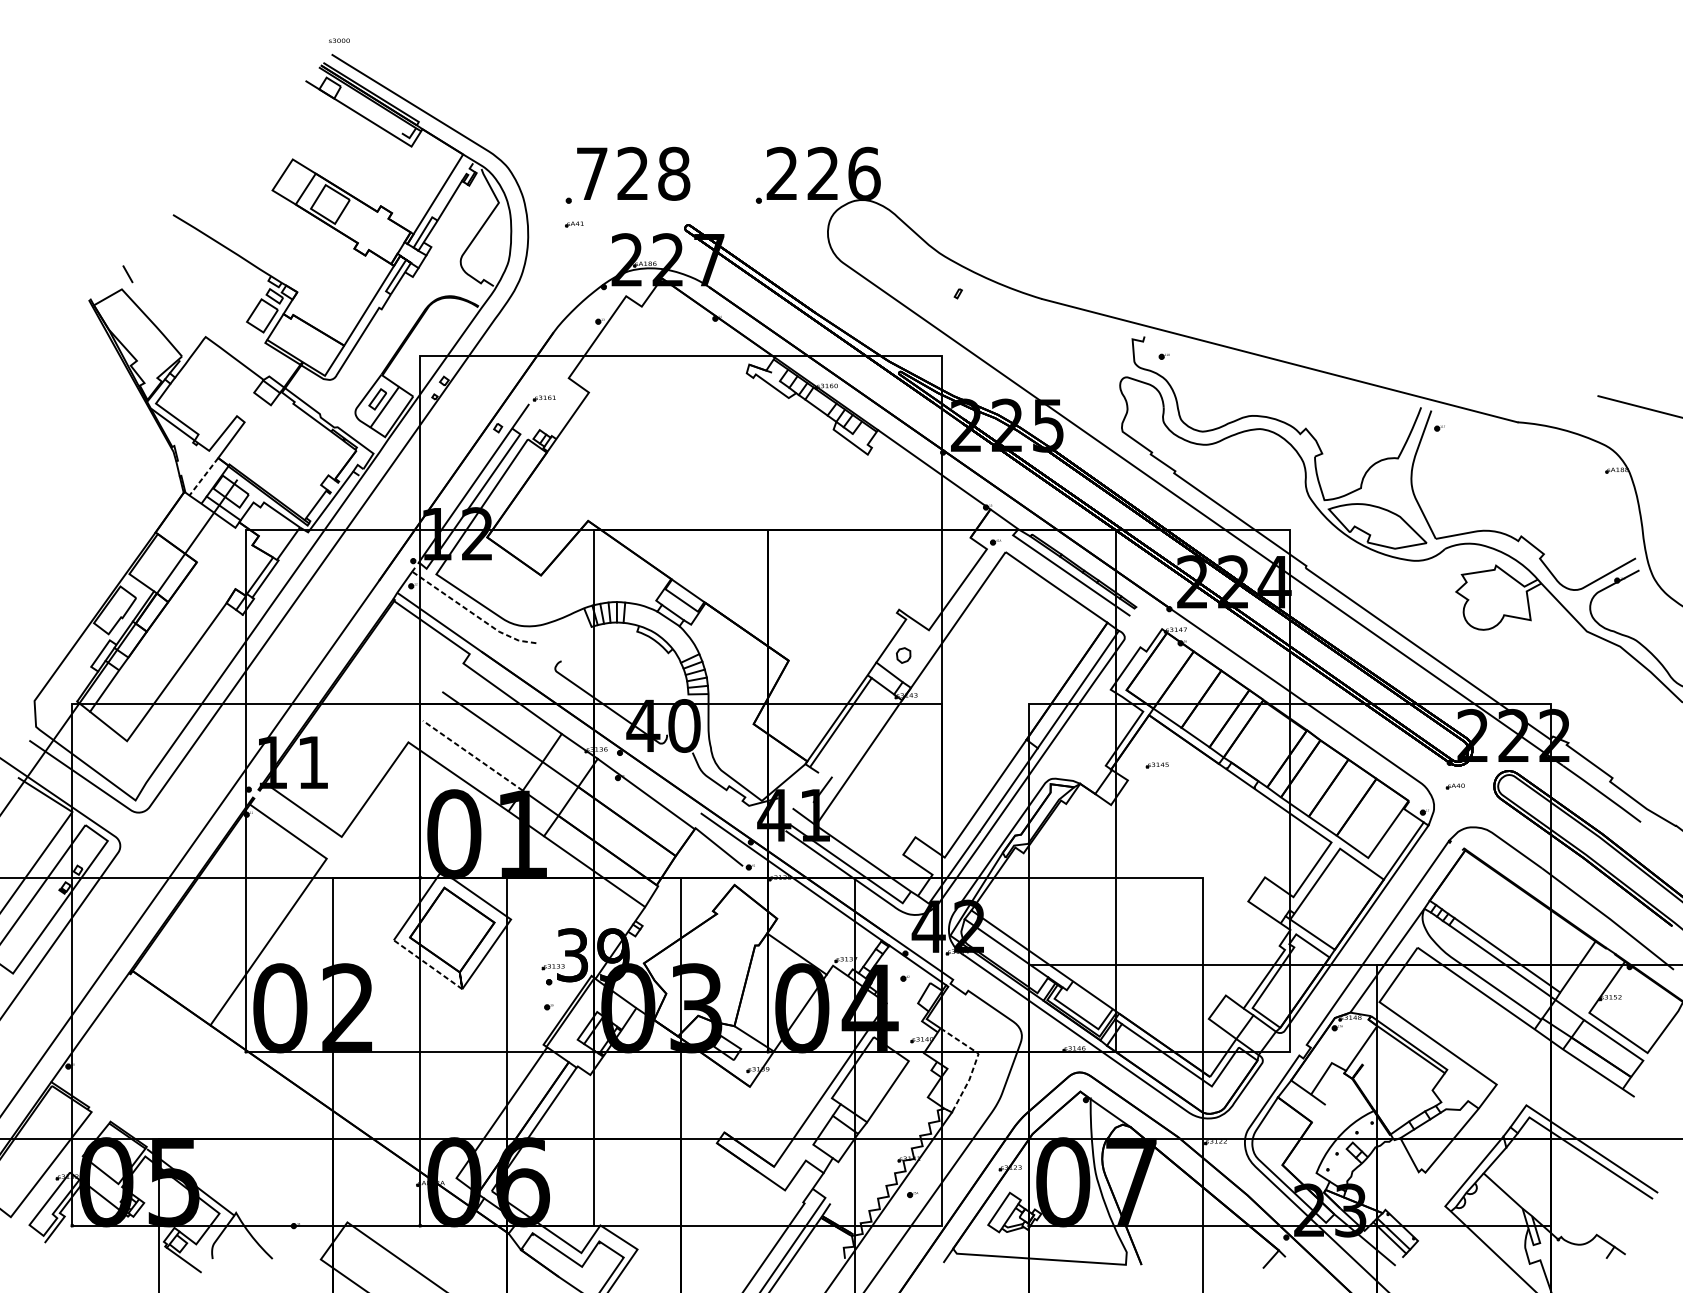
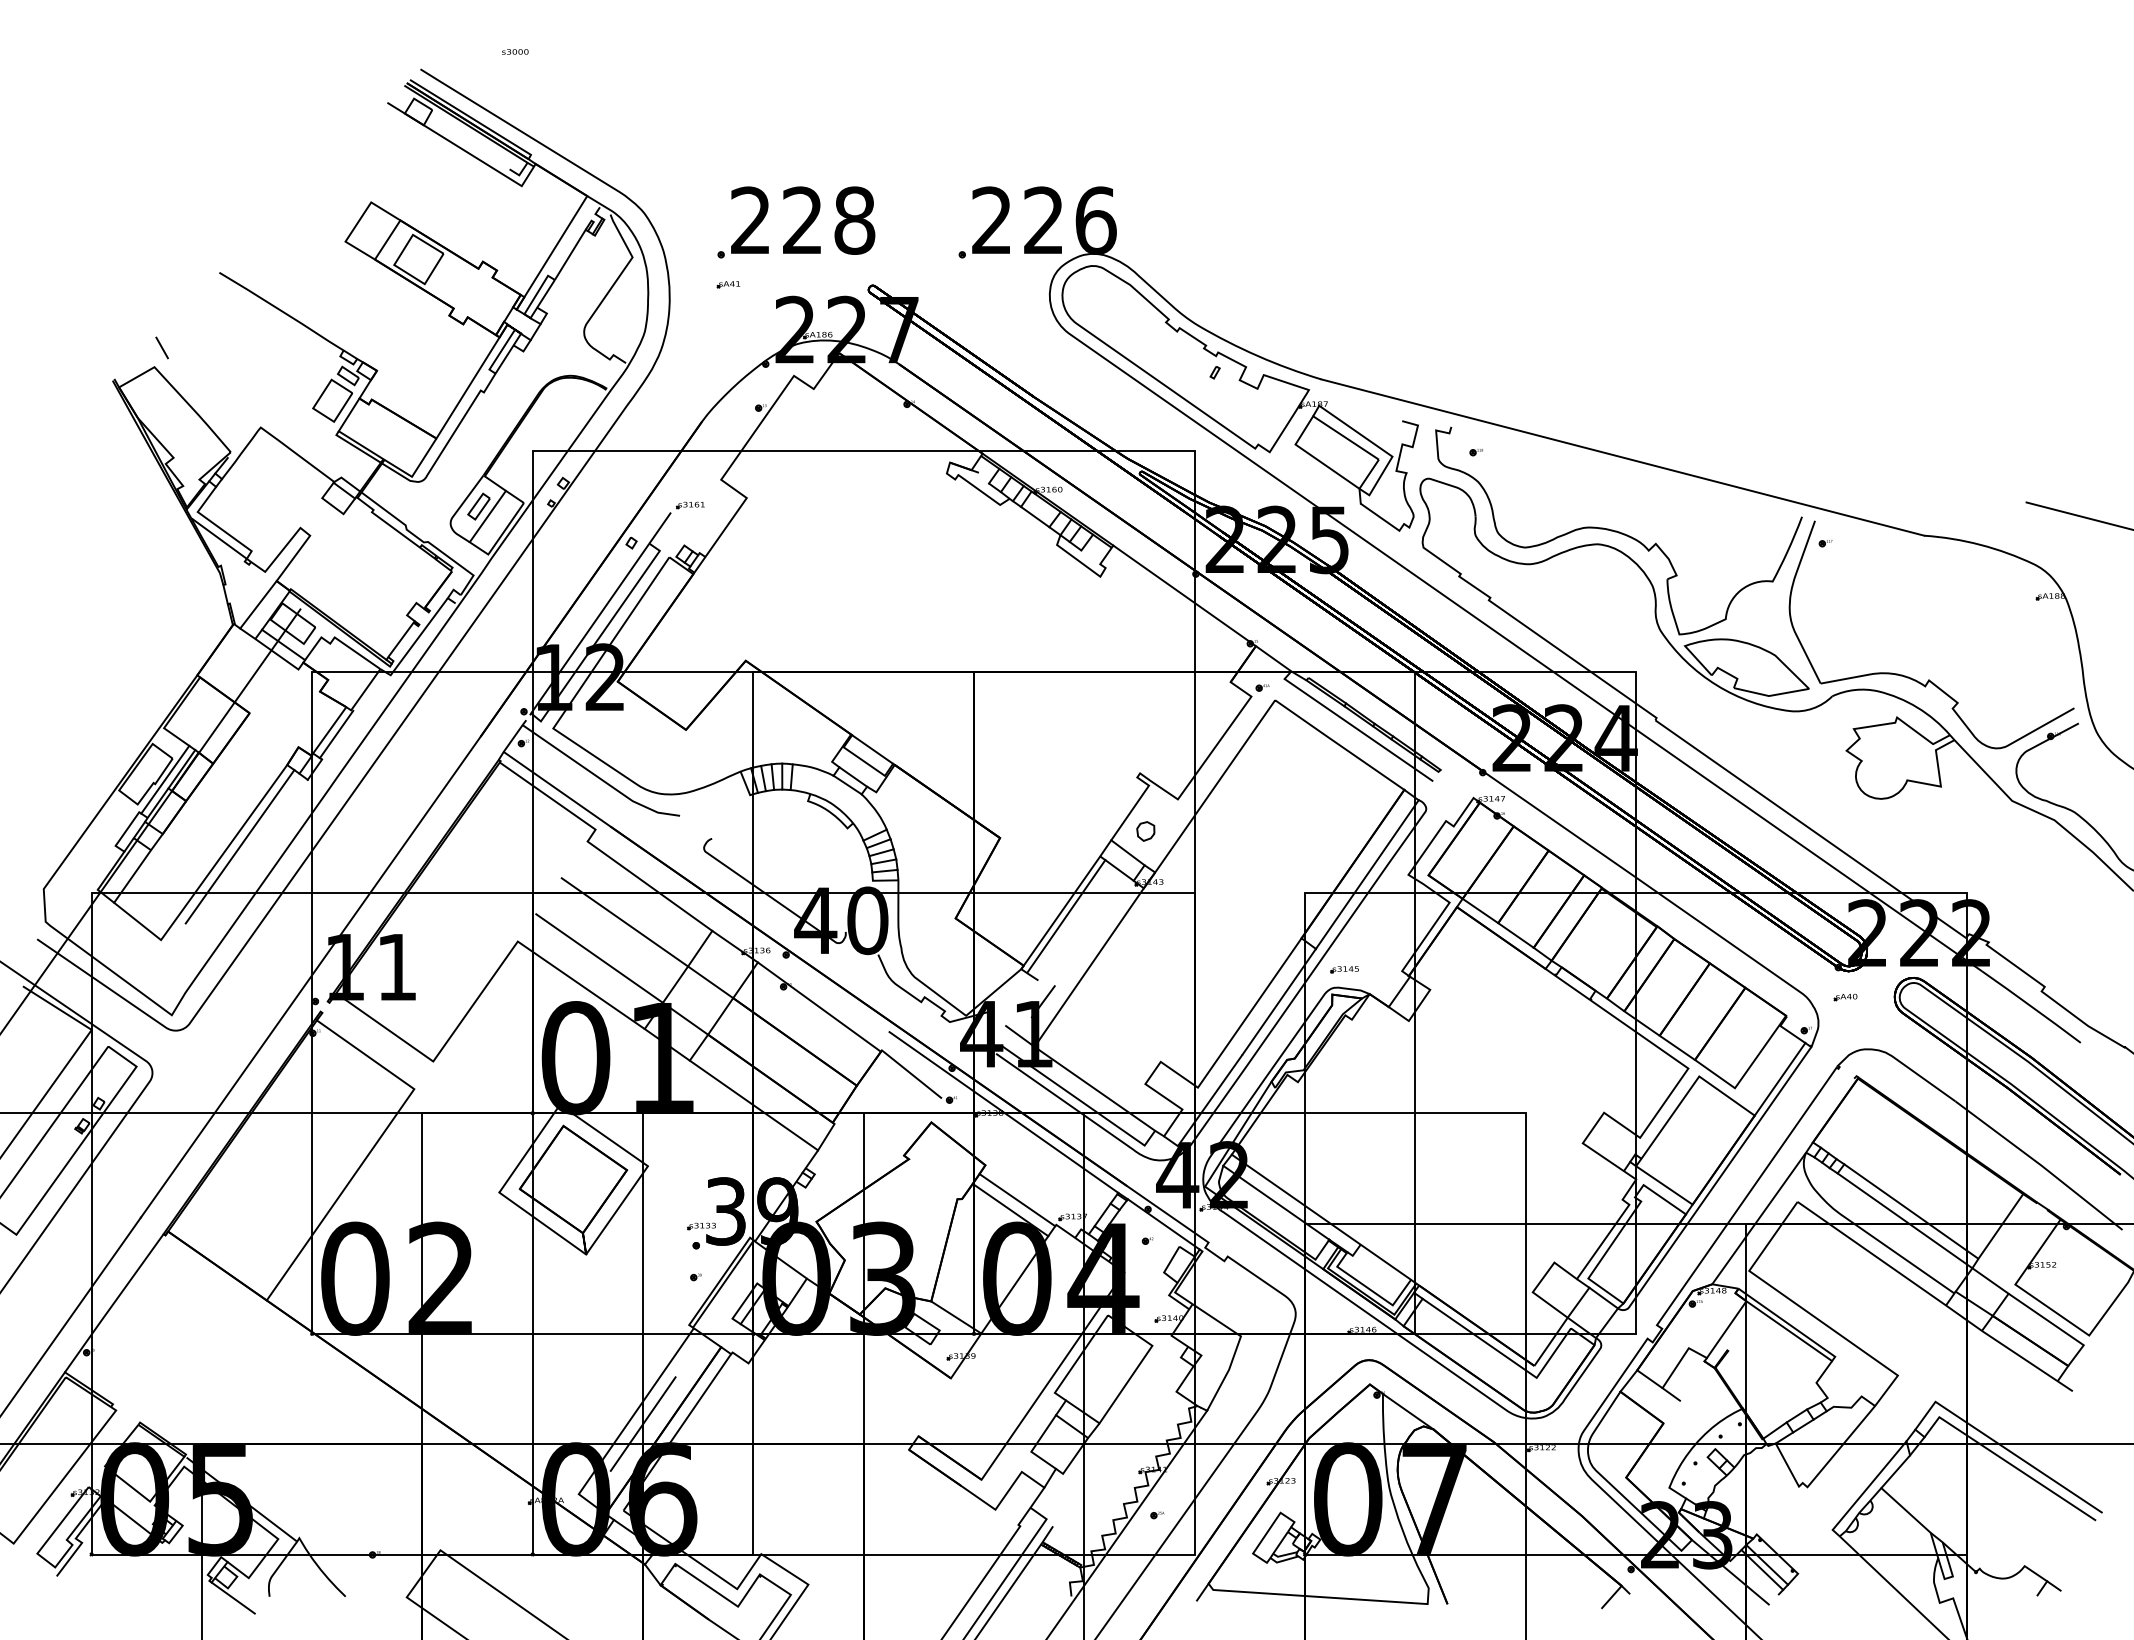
text: (339, 40) -> (515, 51), moved
text: (591, 172) -> (750, 219), 728 -> 228
part: (977, 314) -> (1239, 398), added
line: (203, 476) -> (258, 604), dashed -> solid
line: (472, 612) -> (599, 777), dashed -> solid
line: (130, 614) -> (165, 779), added
line: (188, 667) -> (239, 846), added
line: (472, 755) -> (599, 958), dashed -> solid
part: (1157, 765) -> (1344, 969), moved
line: (802, 946) -> (1017, 1200), added
line: (427, 964) -> (542, 1223), dashed -> solid
line: (975, 1062) -> (1237, 1347), dashed -> solid
line: (506, 1122) -> (642, 1423), added

